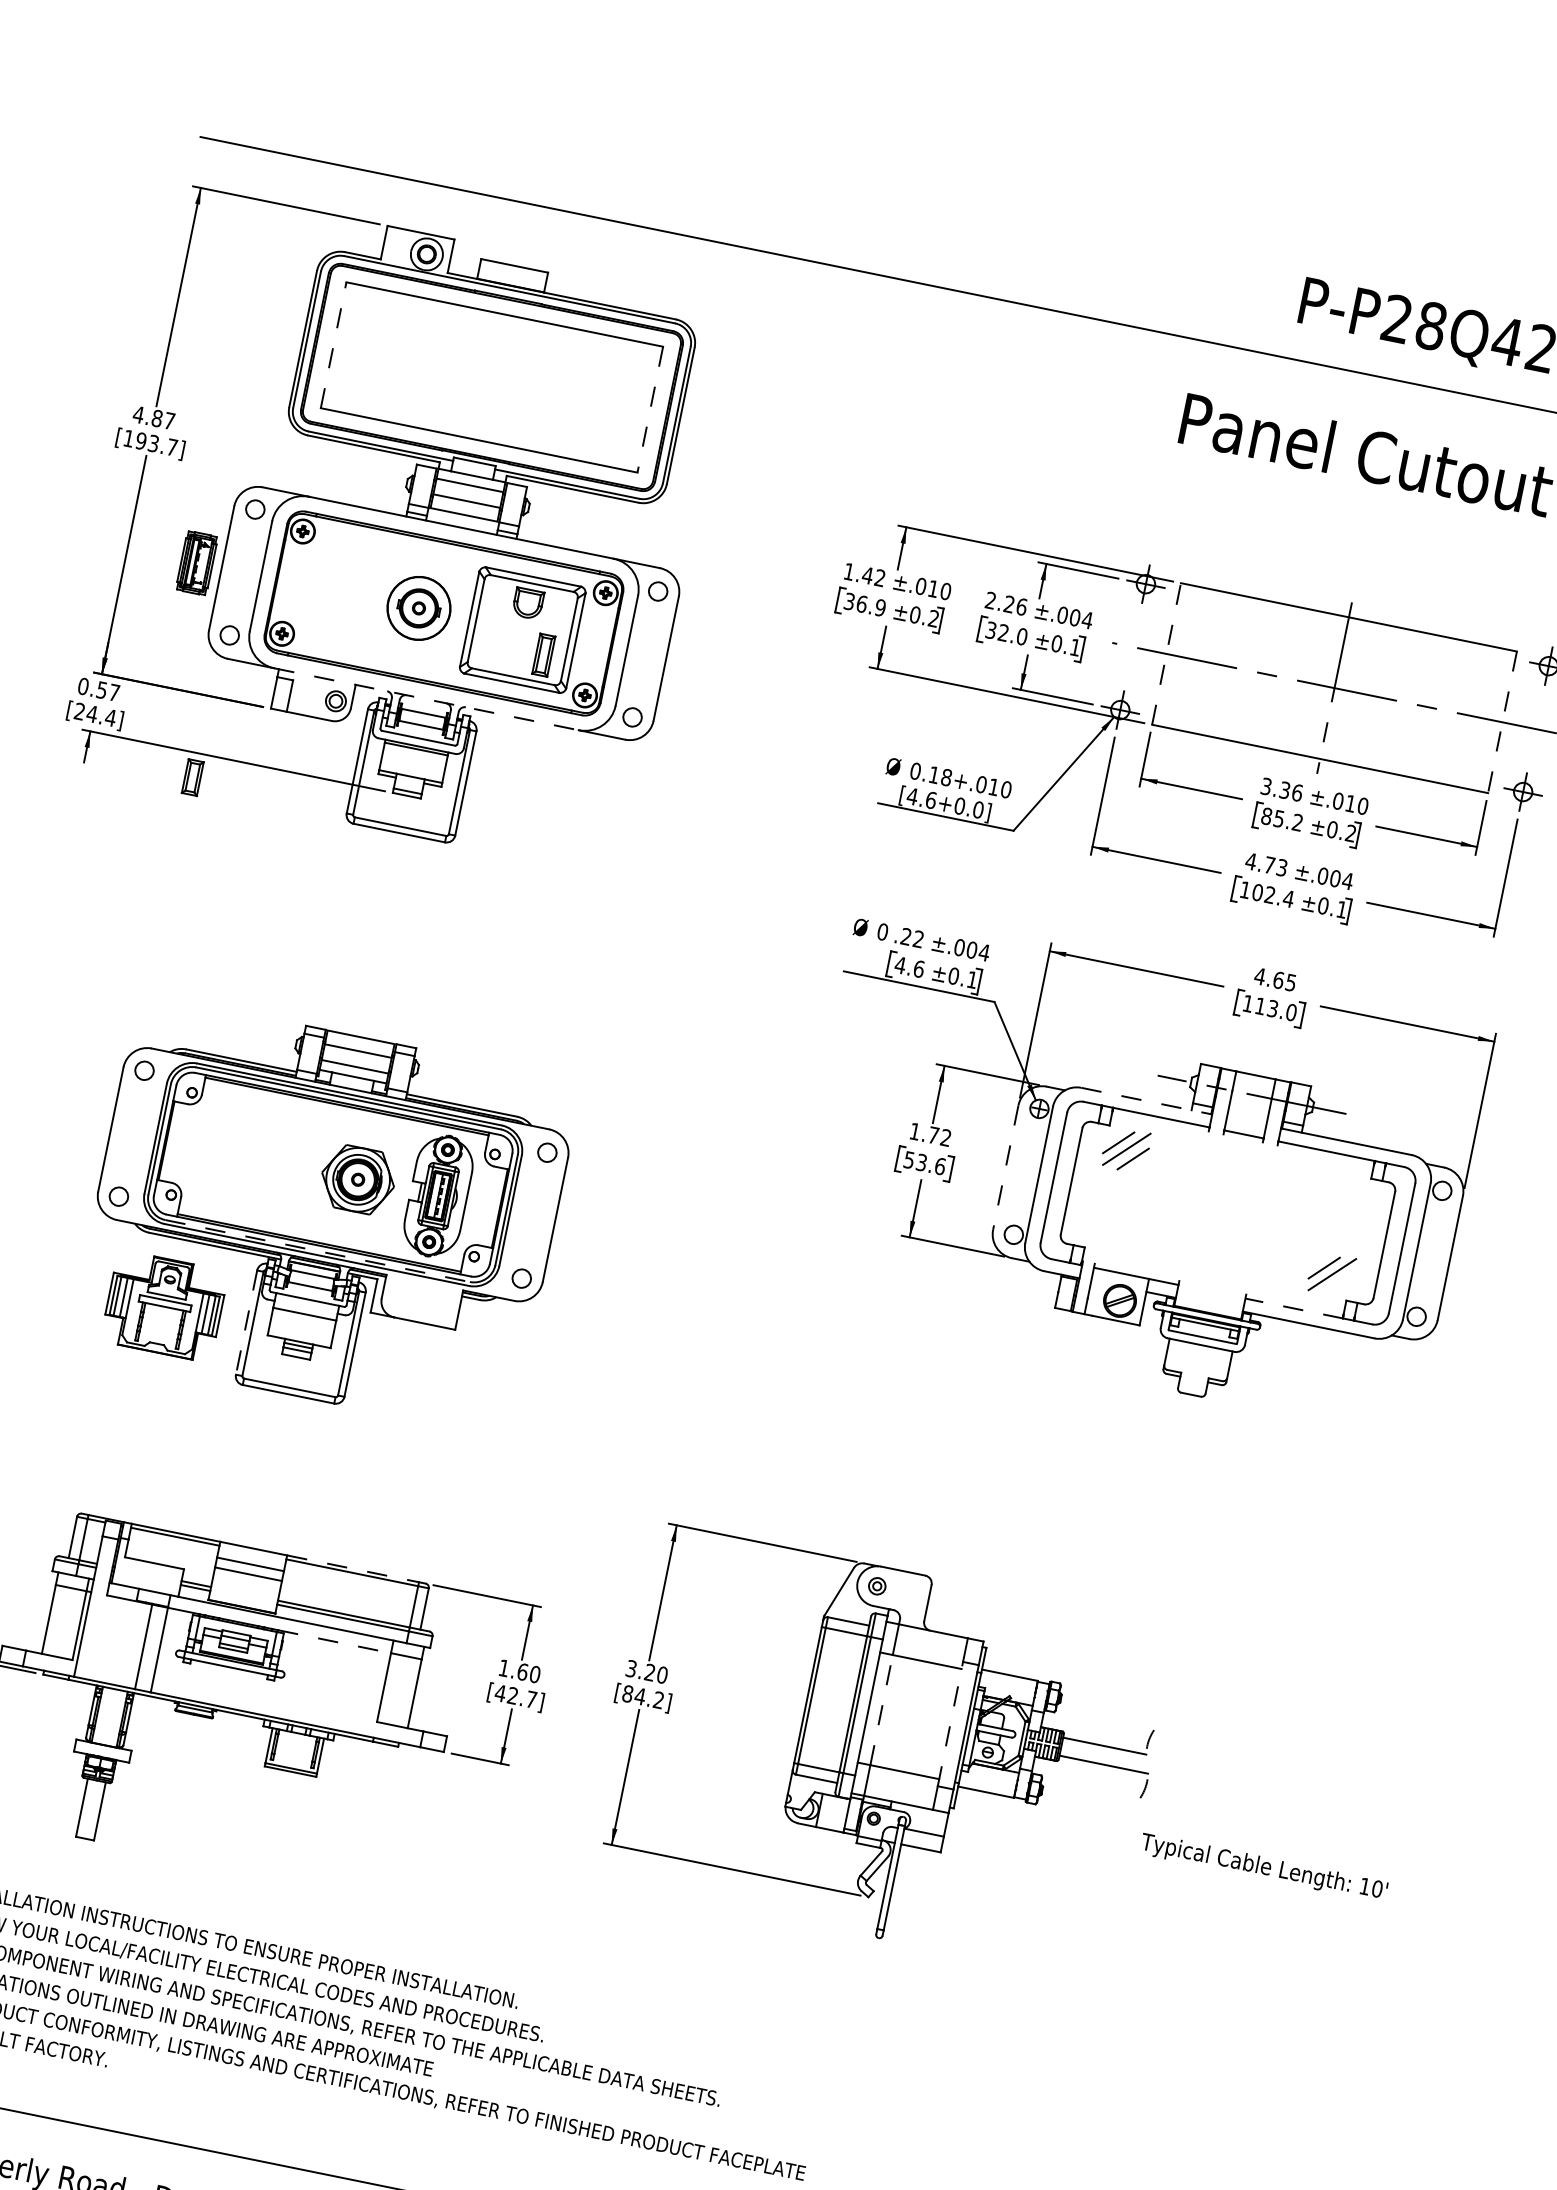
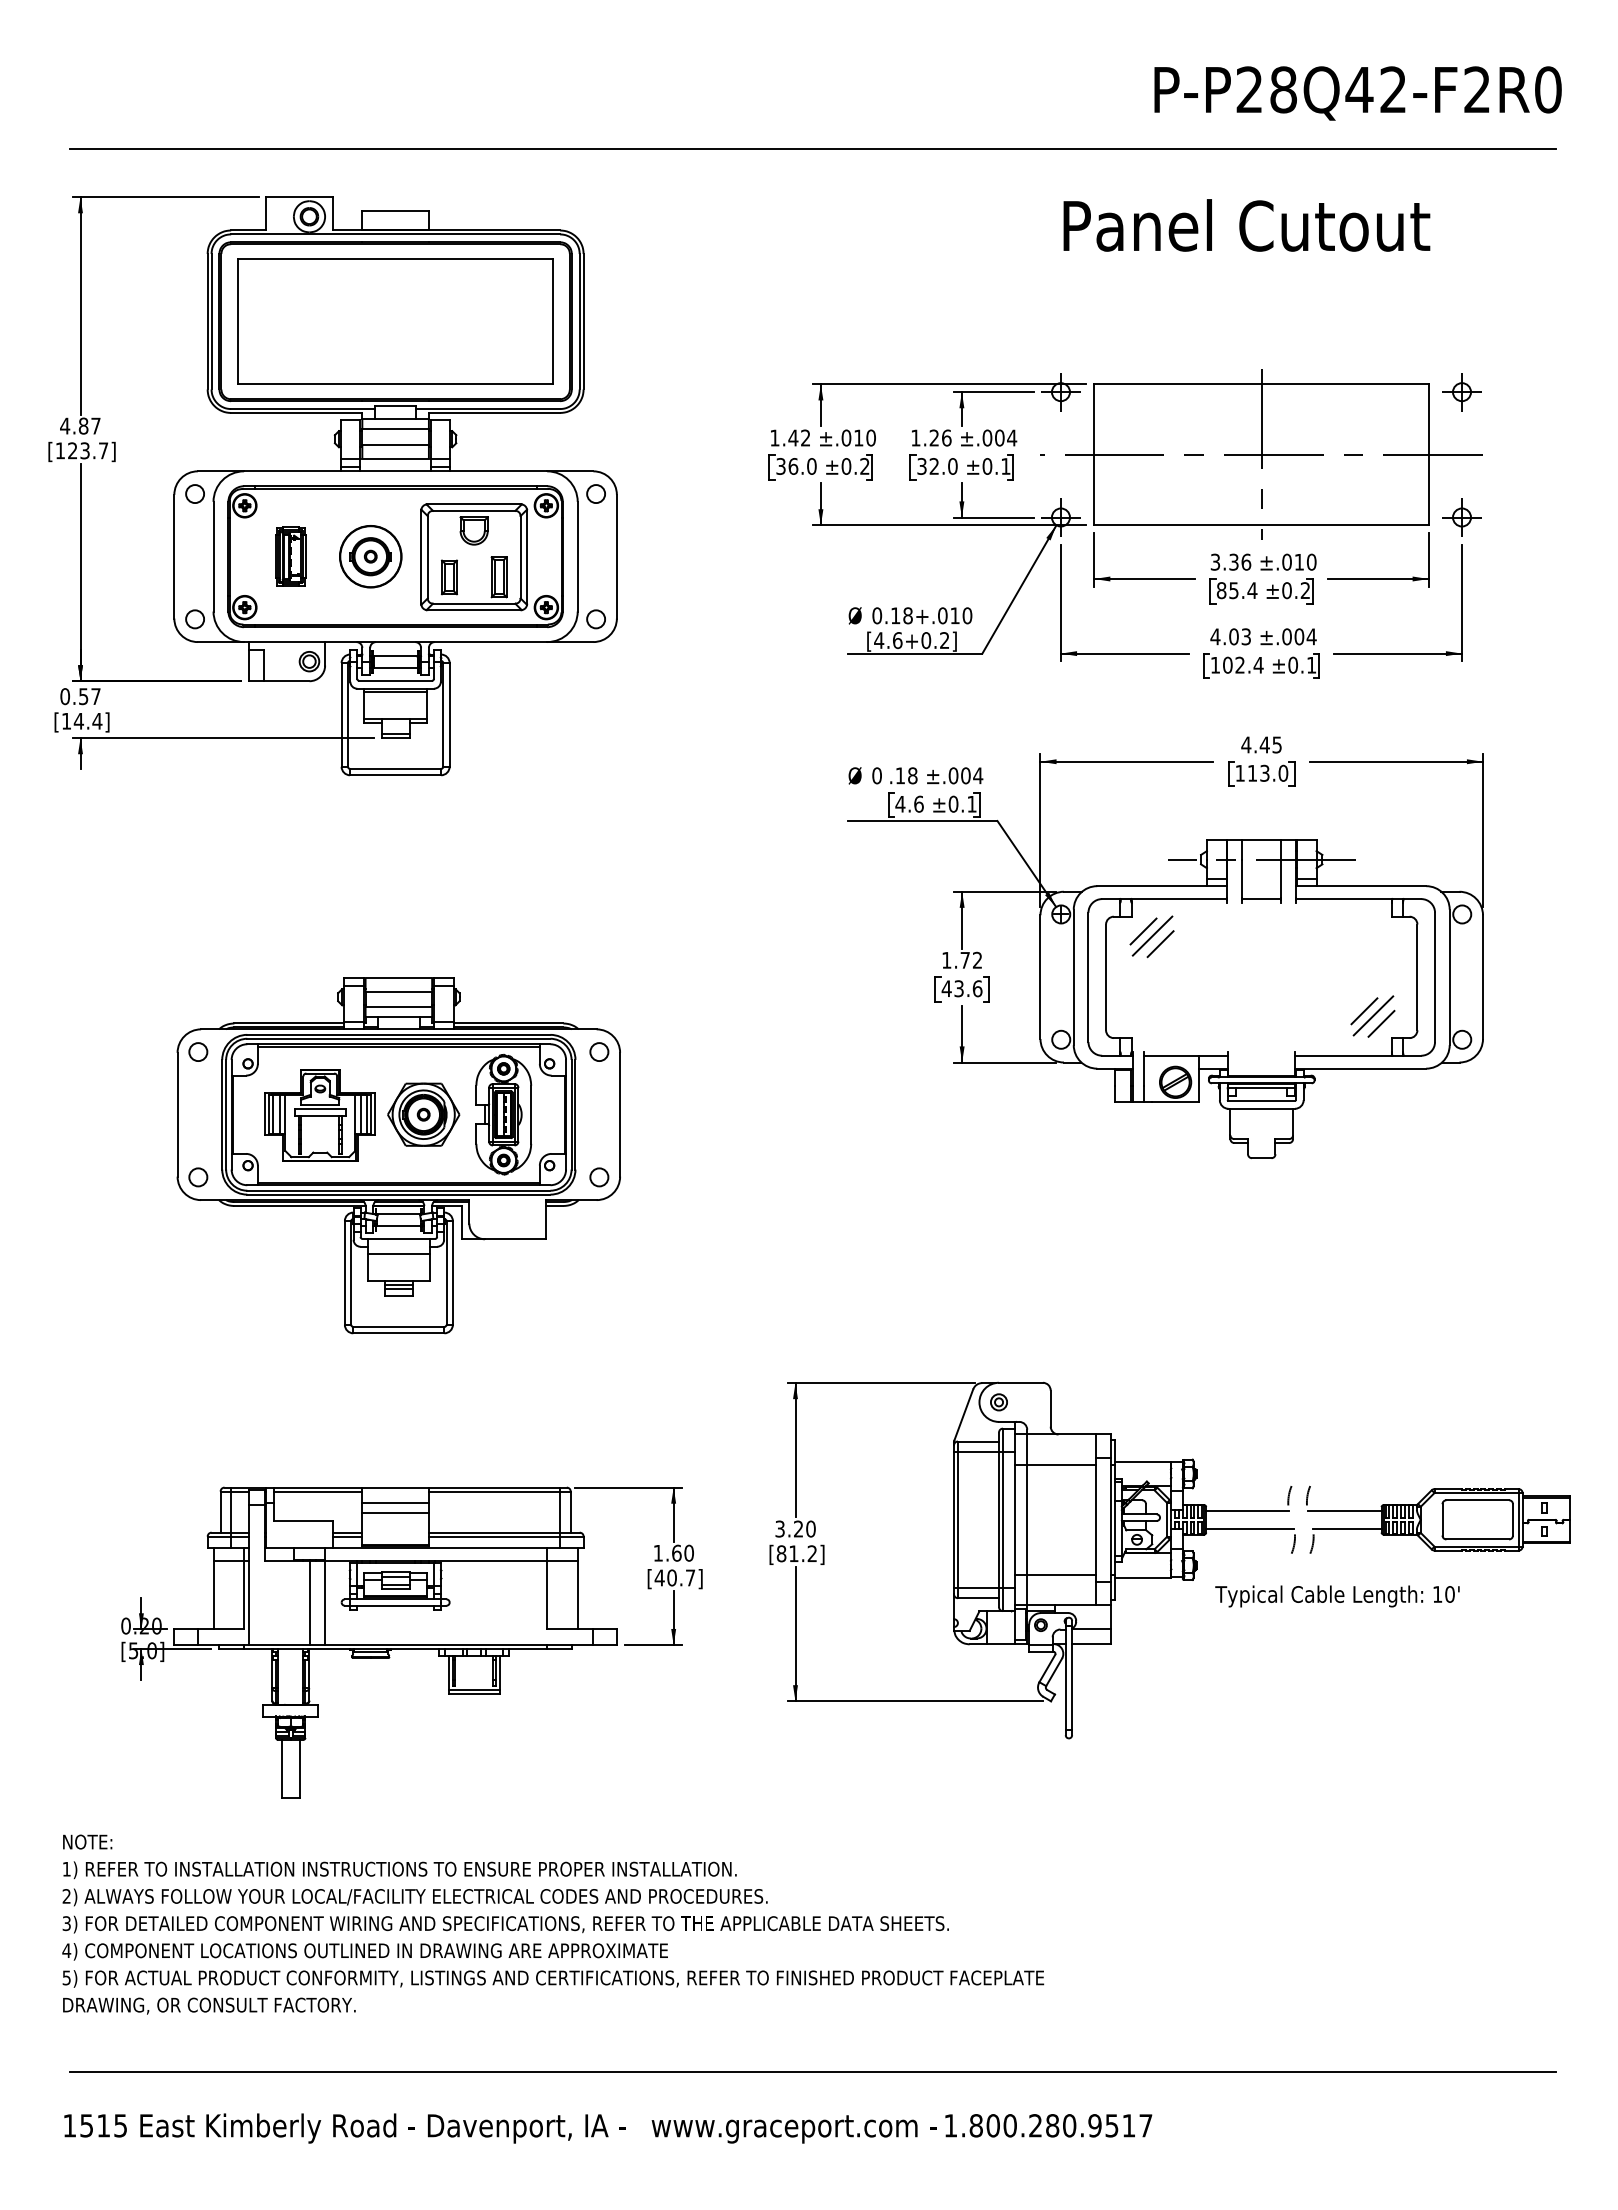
line: (334, 345) -> (238, 321), dashed -> solid
line: (650, 409) -> (553, 321), dashed -> solid
text: (141, 440) -> (72, 450), [193.7] -> [123.7]
part: (196, 562) -> (290, 556), moved
text: (990, 600) -> (915, 437), 2.26 -> 1.26
text: (880, 607) -> (811, 466), 36.9 -> 36.0
line: (1166, 653) -> (1094, 454), dashed -> solid
line: (426, 699) -> (395, 642), dashed -> solid
text: (79, 710) -> (66, 720), [24.4] -> [14.4]
line: (1502, 722) -> (1428, 455), dashed -> solid
part: (192, 777) -> (449, 577), moved
text: (978, 809) -> (944, 640), [4.6+0.0] -> [4.6+0.2]
text: (1297, 822) -> (1252, 590), 85.2 -> 85.4
text: (1269, 864) -> (1233, 636), 4.73 -> 4.03
text: (912, 937) -> (906, 775), .22 -> .18
text: (1278, 979) -> (1264, 744), 4.65 -> 4.45
line: (1146, 1101) -> (1162, 886), dashed -> solid
text: (909, 1159) -> (946, 988), 53.6 -> 43.6
line: (1005, 1167) -> (1040, 977), dashed -> solid
line: (317, 1250) -> (398, 1190), dashed -> solid
line: (1338, 1283) -> (1381, 1023), added
part: (163, 1306) -> (319, 1115), moved
line: (1294, 1308) -> (1343, 1055), dashed -> solid
line: (246, 1322) -> (344, 1272), dashed -> solid
line: (353, 1568) -> (494, 1487), dashed -> solid
line: (335, 1641) -> (491, 1560), dashed -> solid
text: (512, 1695) -> (671, 1577), [42.7] -> [40.7]
text: (639, 1696) -> (793, 1553), [84.2] -> [81.2]
line: (881, 1709) -> (1027, 1519), dashed -> solid
line: (950, 1723) -> (1095, 1519), dashed -> solid
part: (1294, 1793) -> (1438, 1519), added
text: (1263, 1868) -> (1337, 1596), moved

